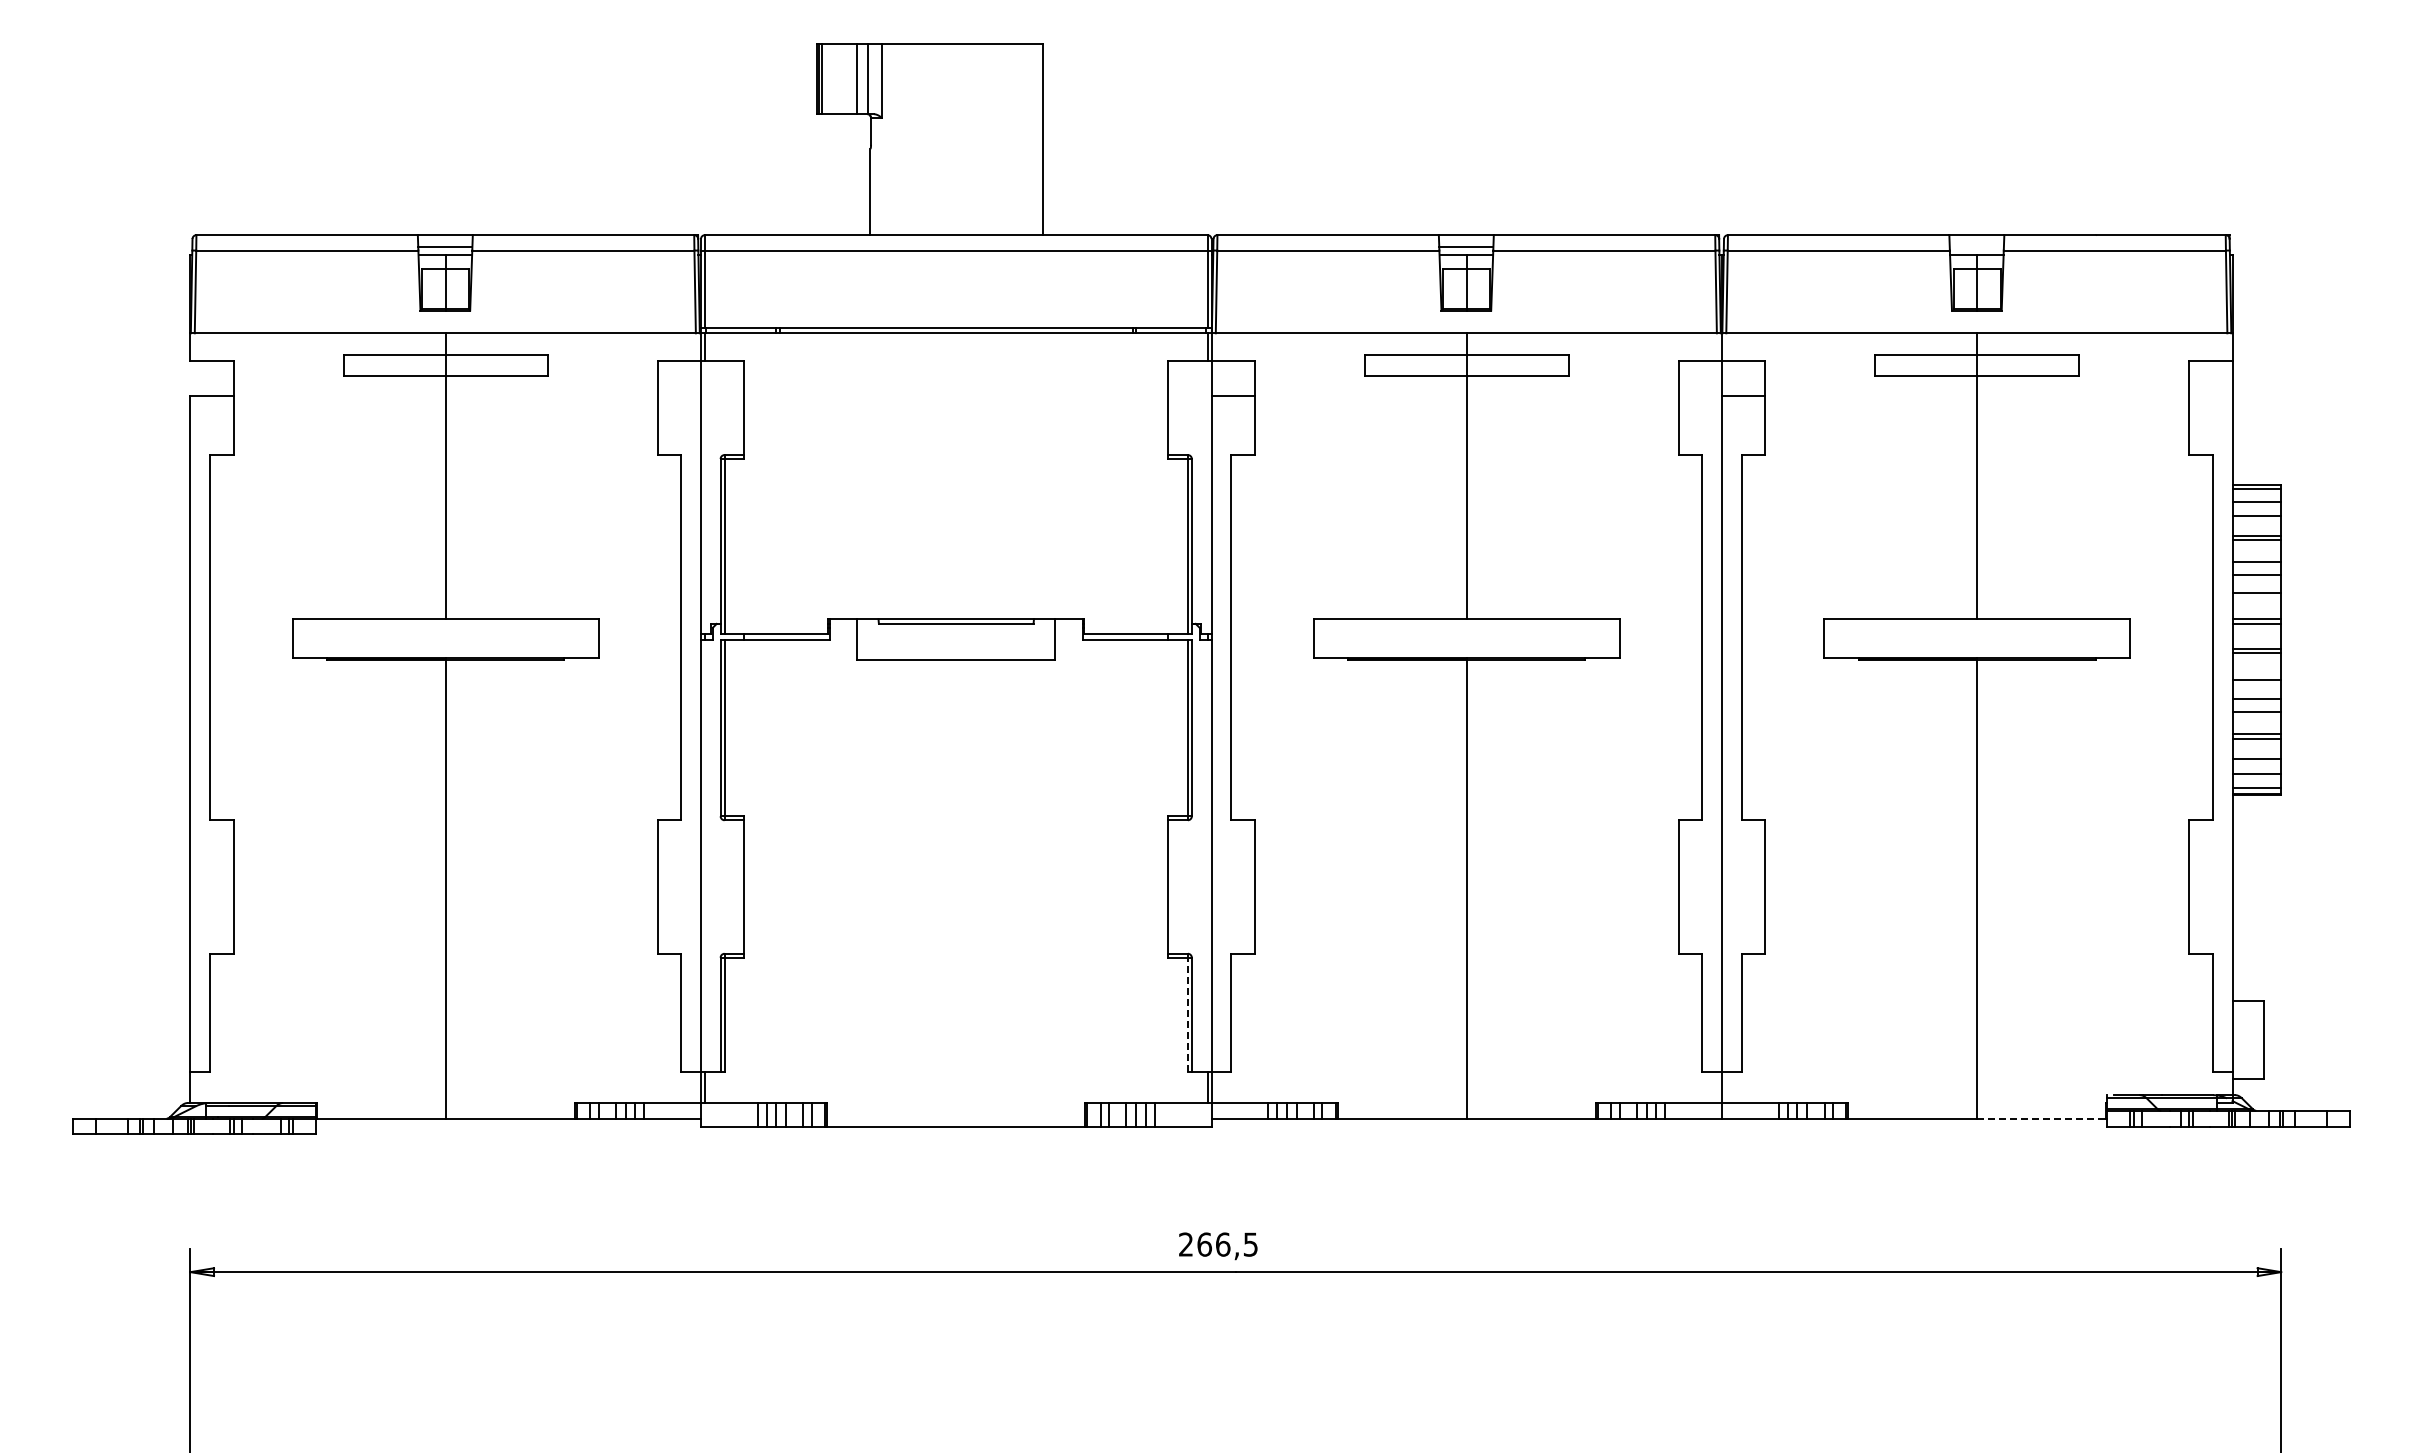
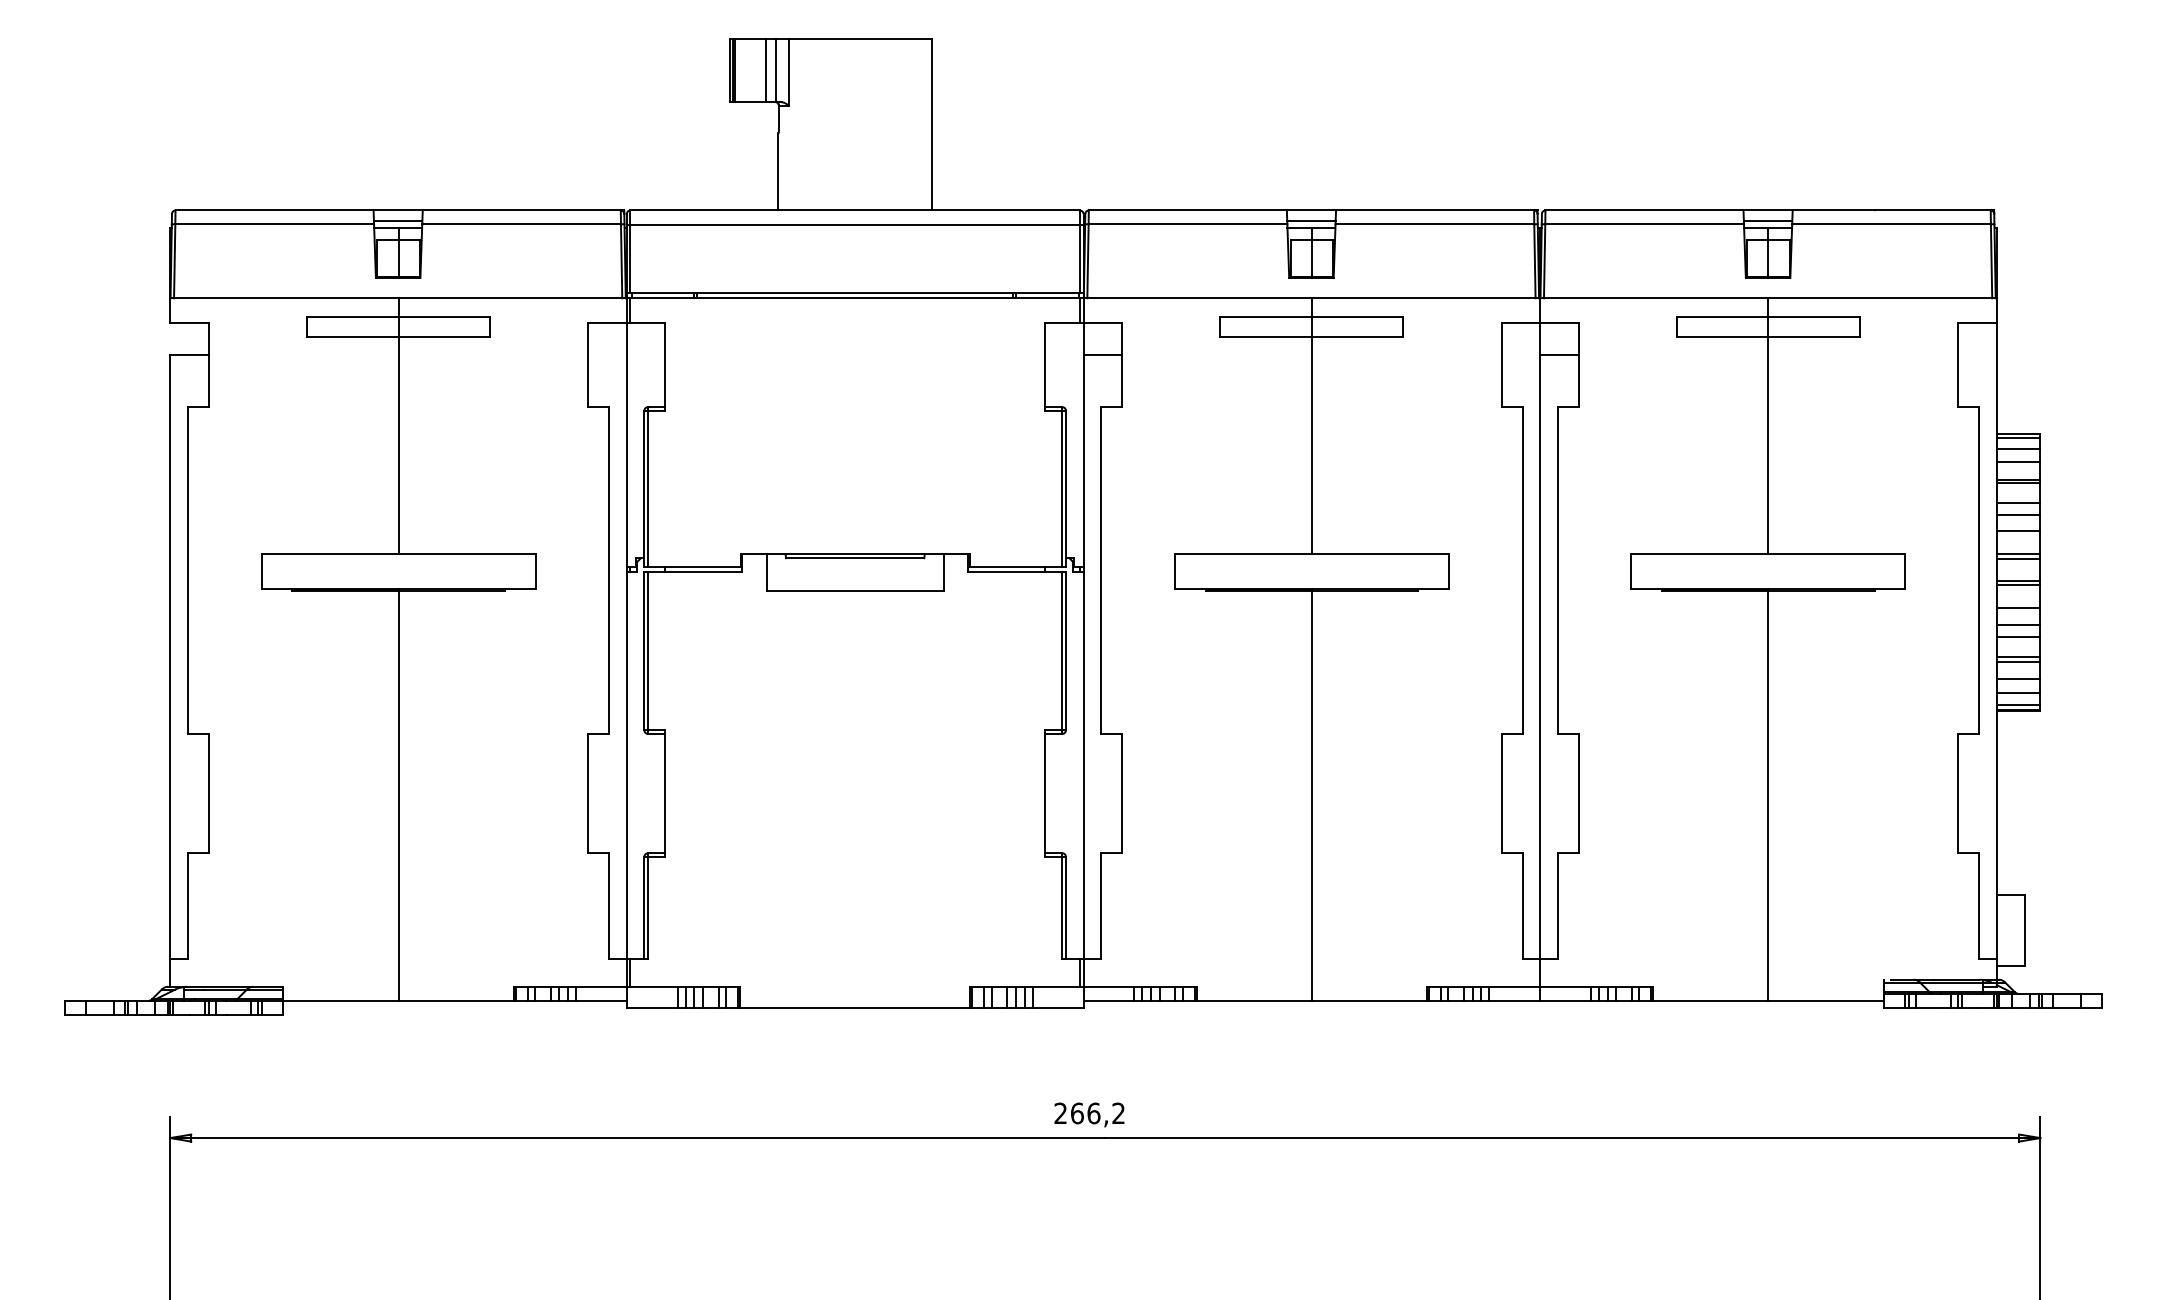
line: (1976, 246) -> (1767, 220), added
line: (1187, 1014) -> (1062, 907), dashed -> solid
line: (2042, 1118) -> (1826, 1000), dashed -> solid
text: (1250, 1244) -> (1118, 1113), 266,5 -> 266,2

